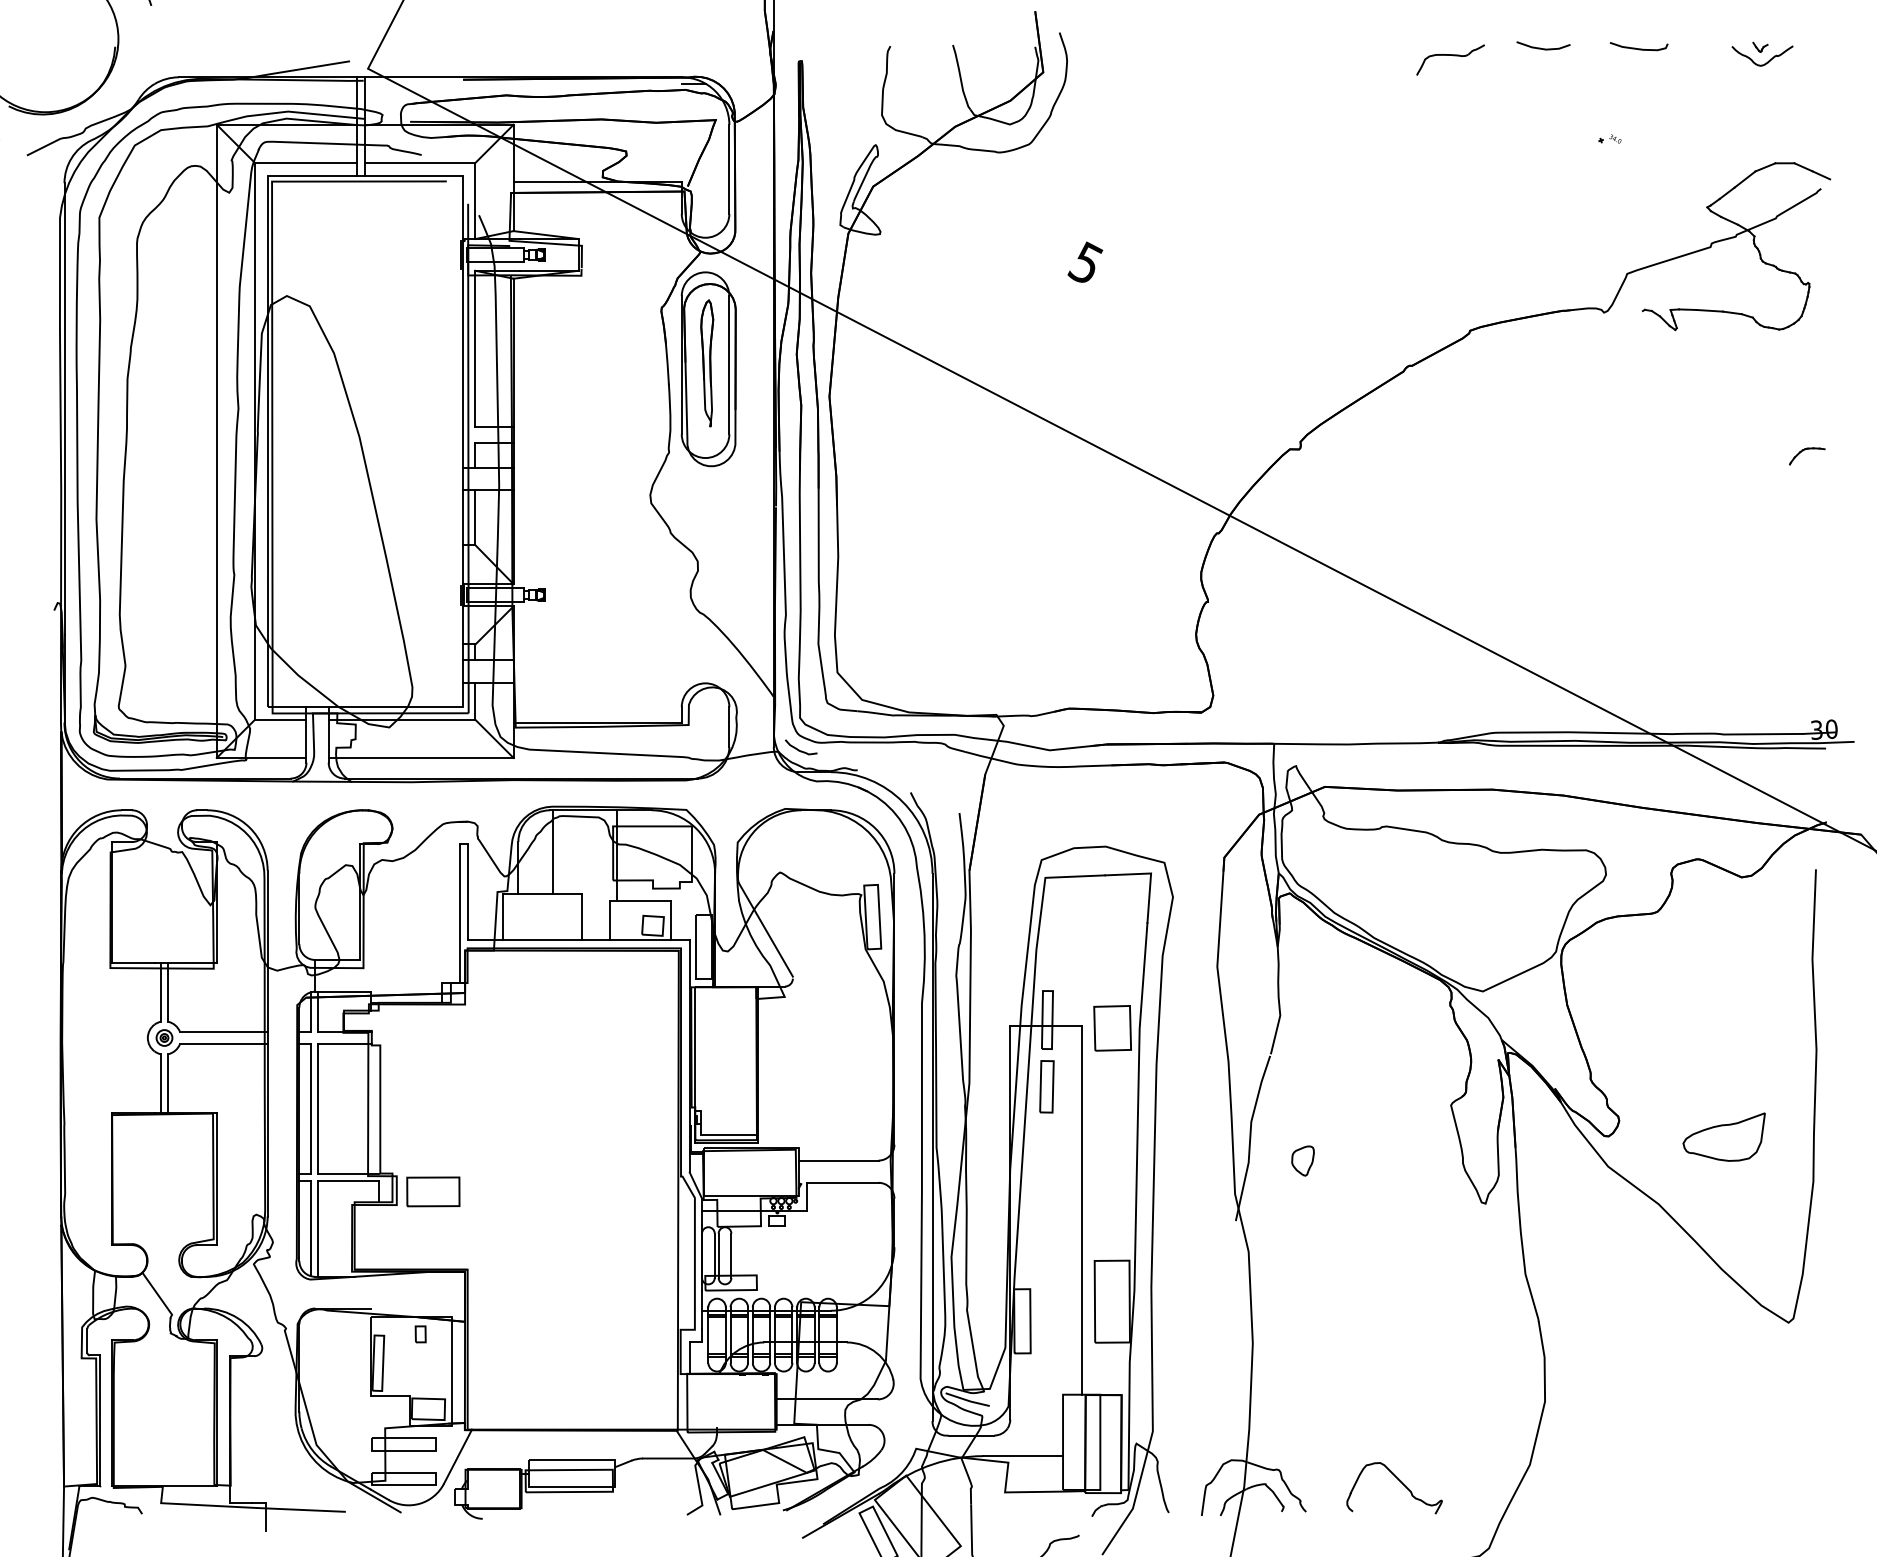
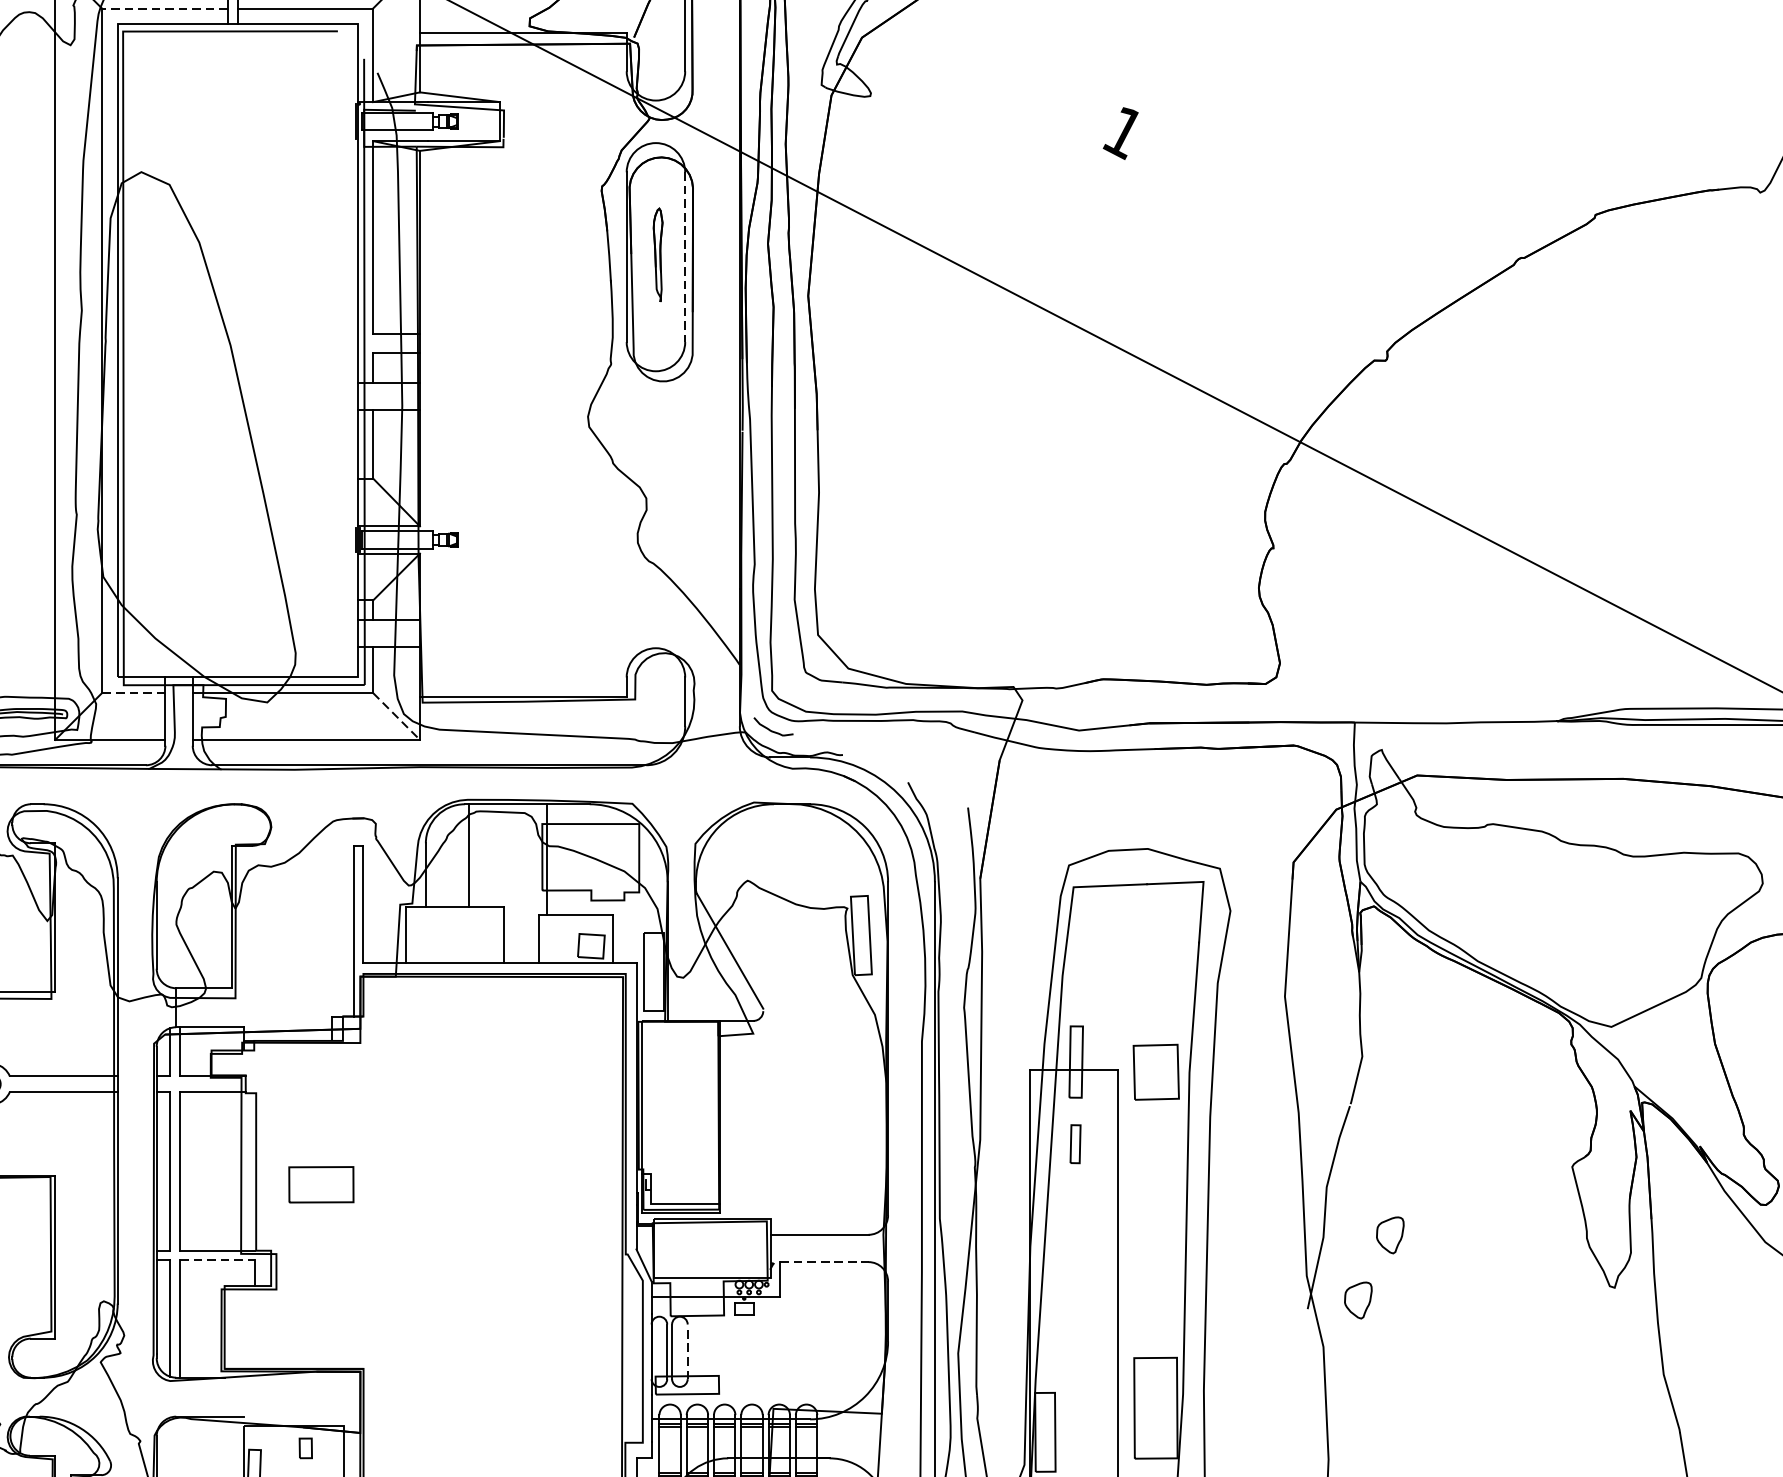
line: (305, 162) -> (164, 8), solid -> dashed
text: (1085, 263) -> (1122, 132), 5 -> 1
part: (707, 363) -> (658, 255), size x0.6
line: (729, 365) -> (685, 257), solid -> dashed
line: (280, 719) -> (133, 692), solid -> dashed
line: (494, 738) -> (396, 716), solid -> dashed
part: (1046, 1086) -> (1074, 1143), size x0.6
line: (349, 1181) -> (218, 1260), solid -> dashed
line: (842, 1182) -> (824, 1261), solid -> dashed
part: (433, 1191) -> (321, 1184), moved
part: (1276, 1213) -> (1357, 1299), added
line: (731, 1255) -> (687, 1351), solid -> dashed

